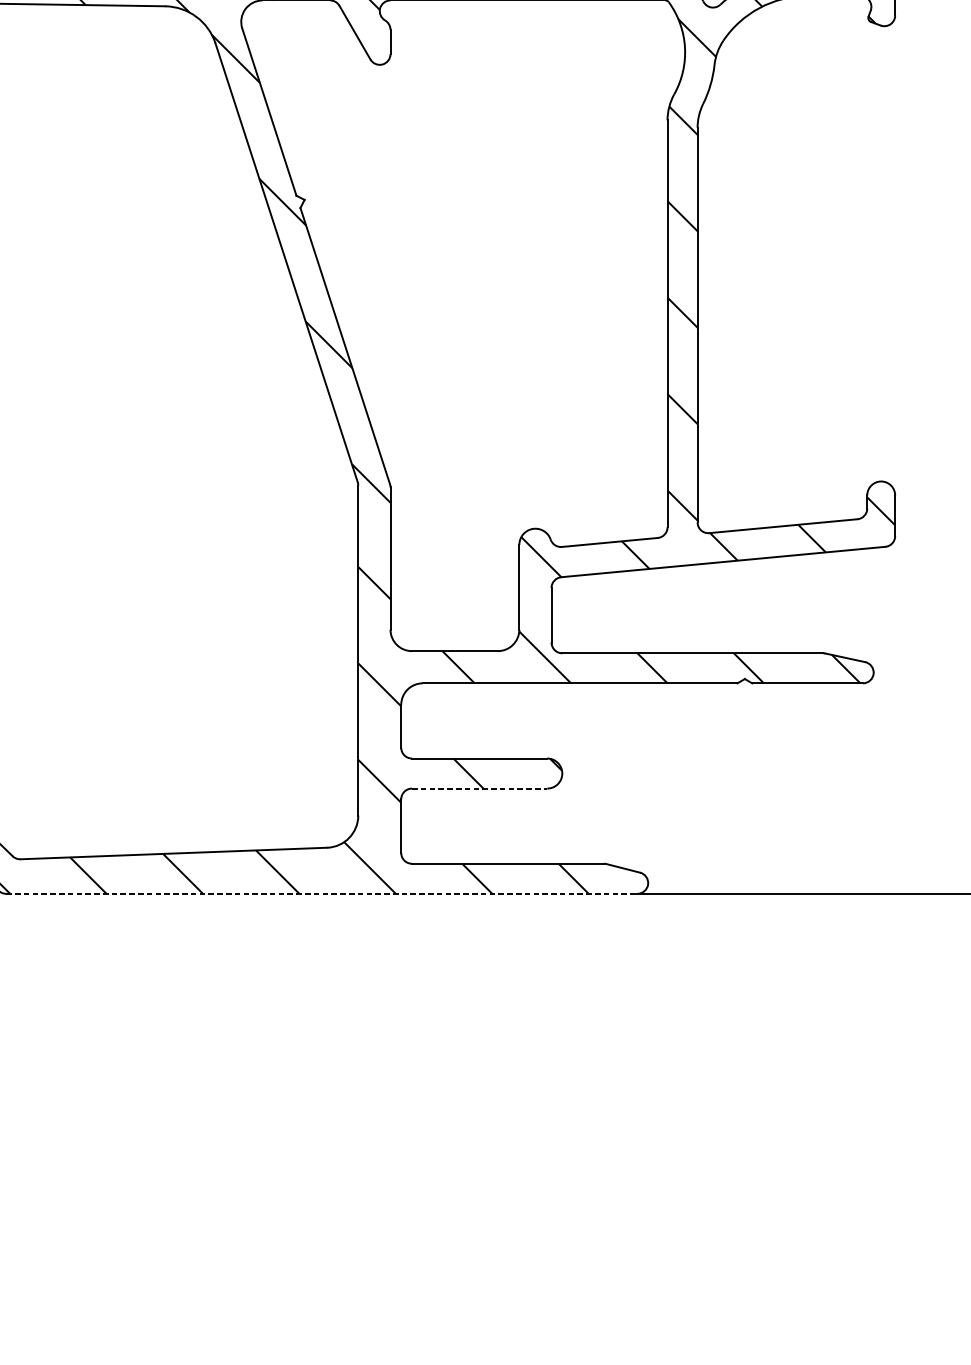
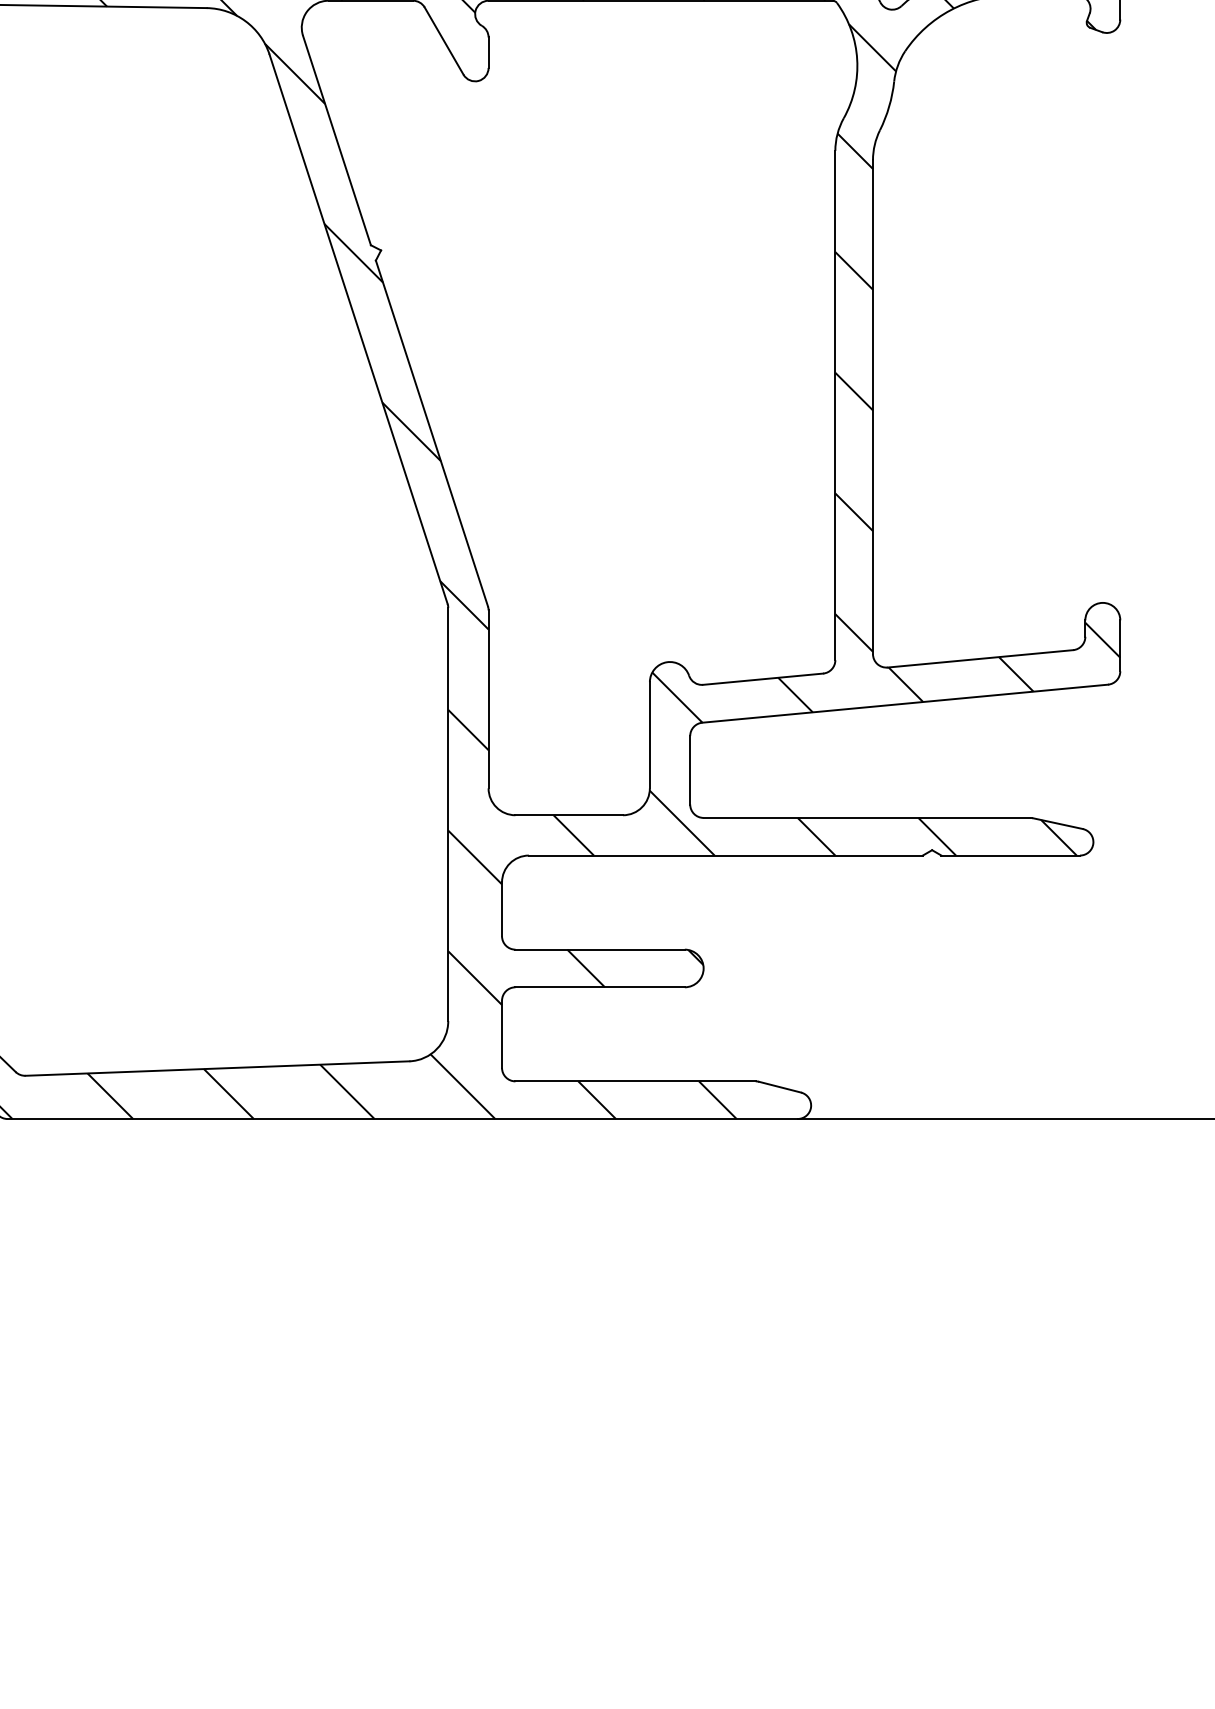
line: (479, 788) -> (600, 987), dashed -> solid
line: (322, 894) -> (403, 1119), dashed -> solid

